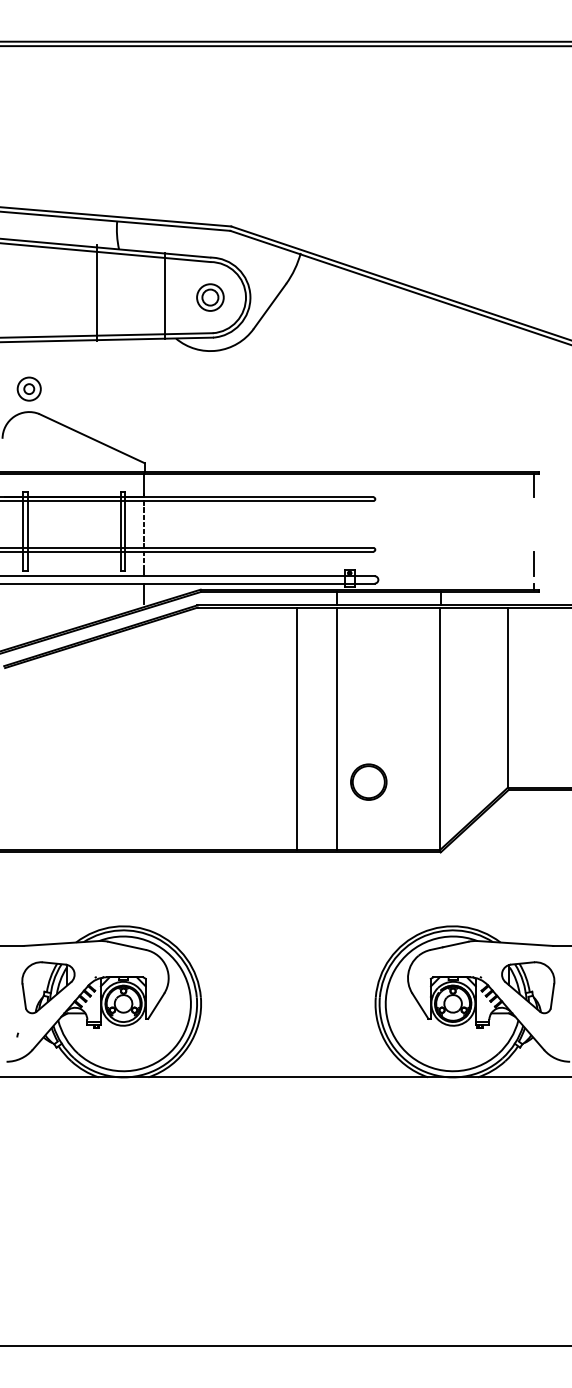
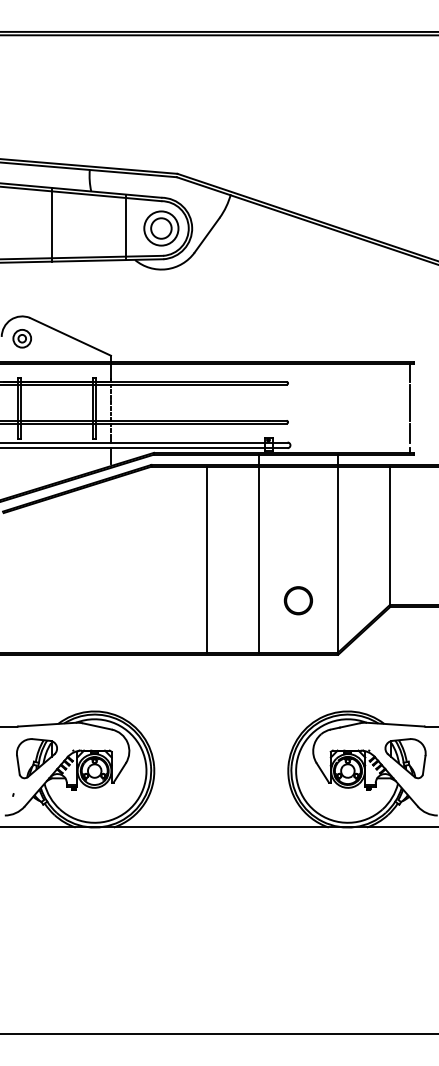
line: (96, 292) -> (51, 224), moved
part: (210, 297) -> (161, 228), size x1.67
part: (28, 388) -> (21, 338), moved
line: (534, 524) -> (410, 402), added
line: (297, 728) -> (206, 559), moved
part: (368, 781) -> (298, 600), moved

